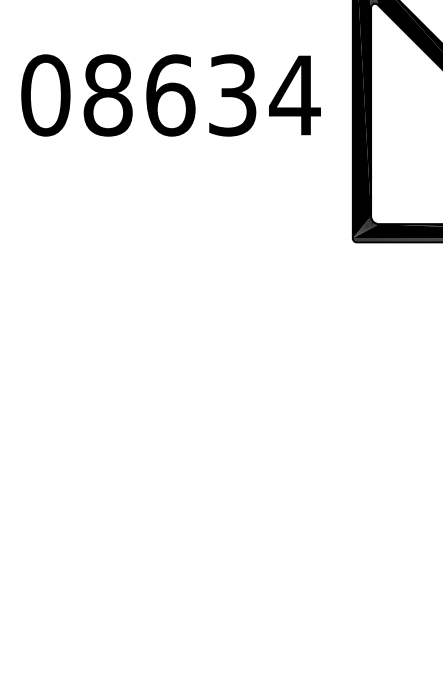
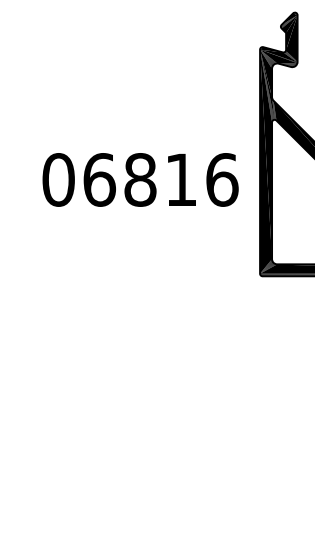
text: (202, 94) -> (161, 179), 08634 -> 06816

